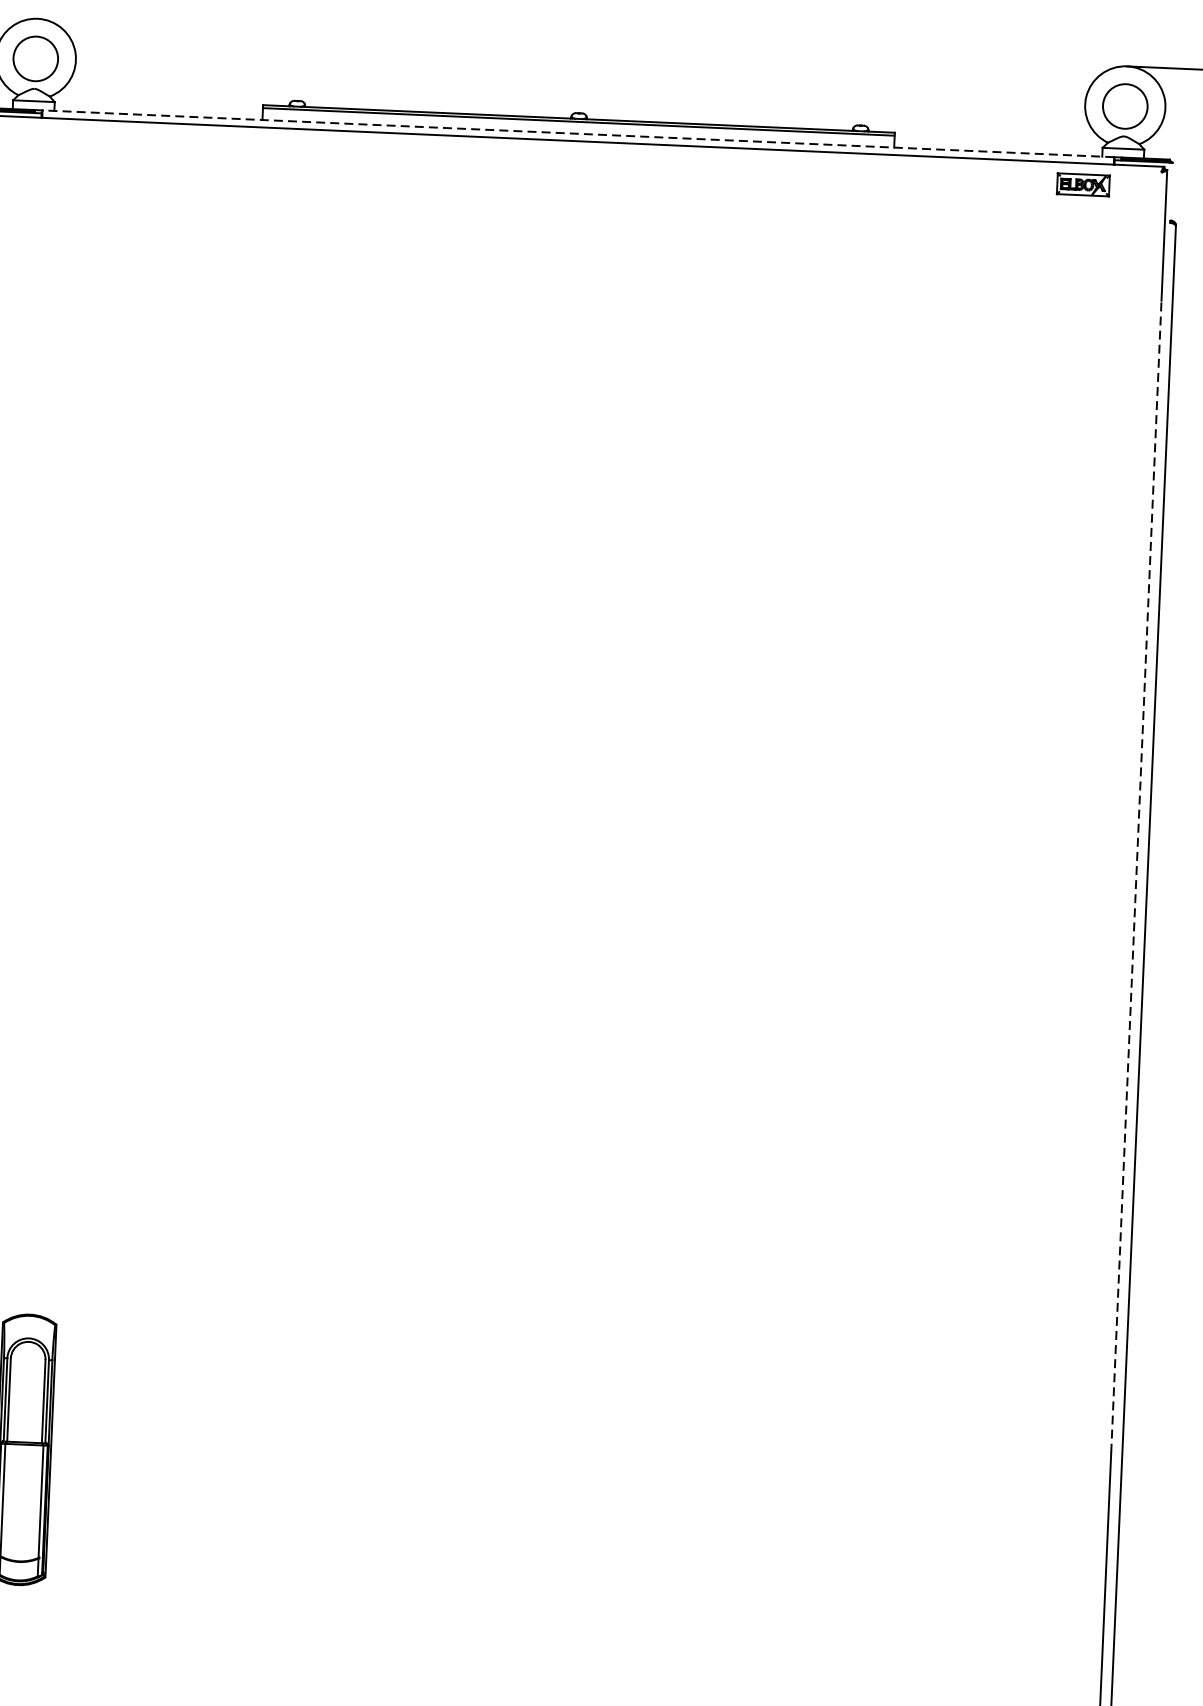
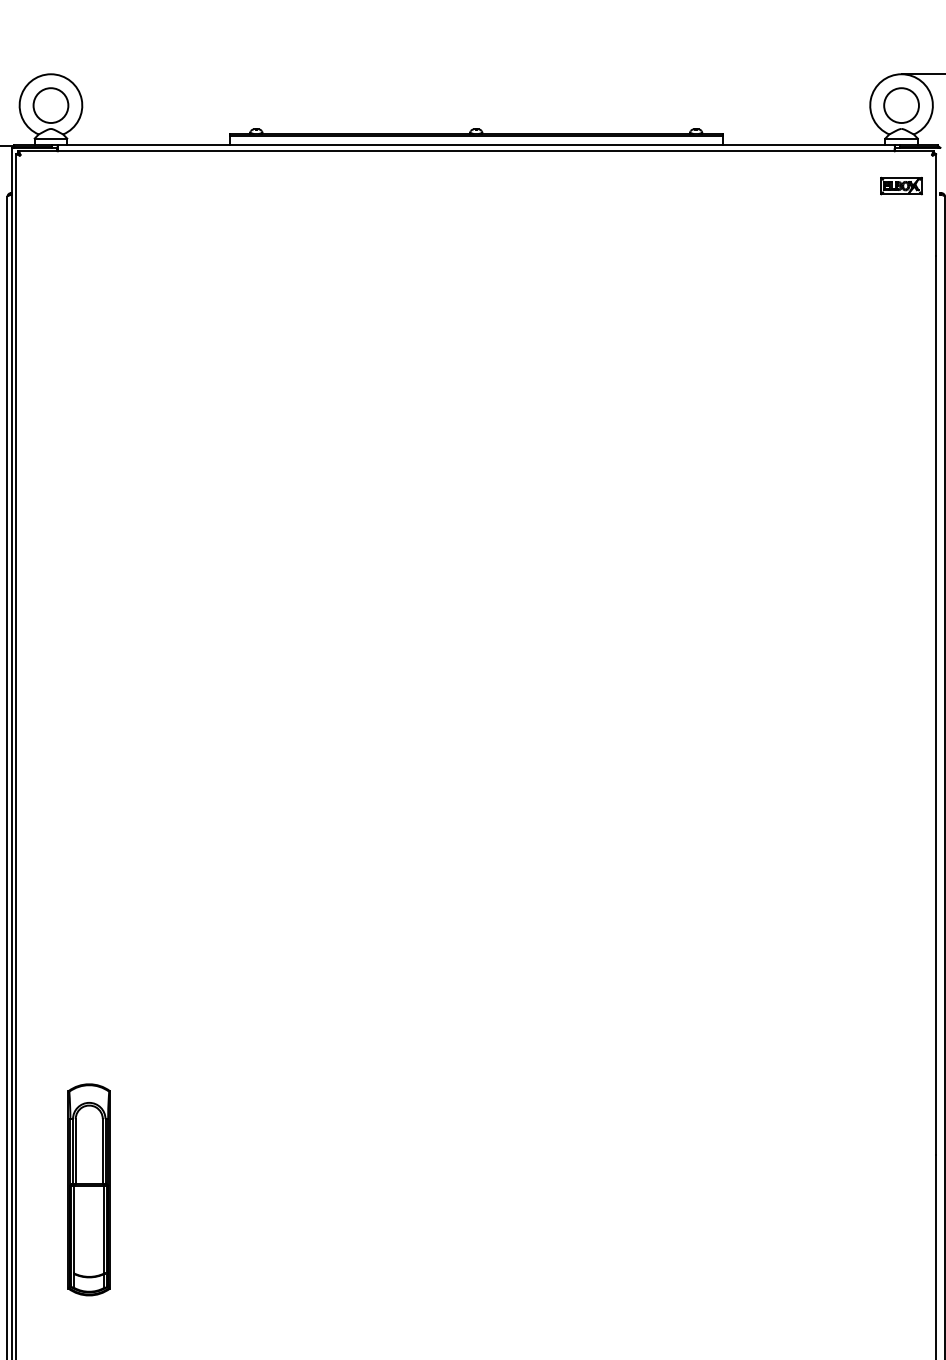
line: (577, 133) -> (475, 145), dashed -> solid
part: (1083, 184) -> (901, 185), moved
line: (1136, 876) -> (936, 705), dashed -> solid

